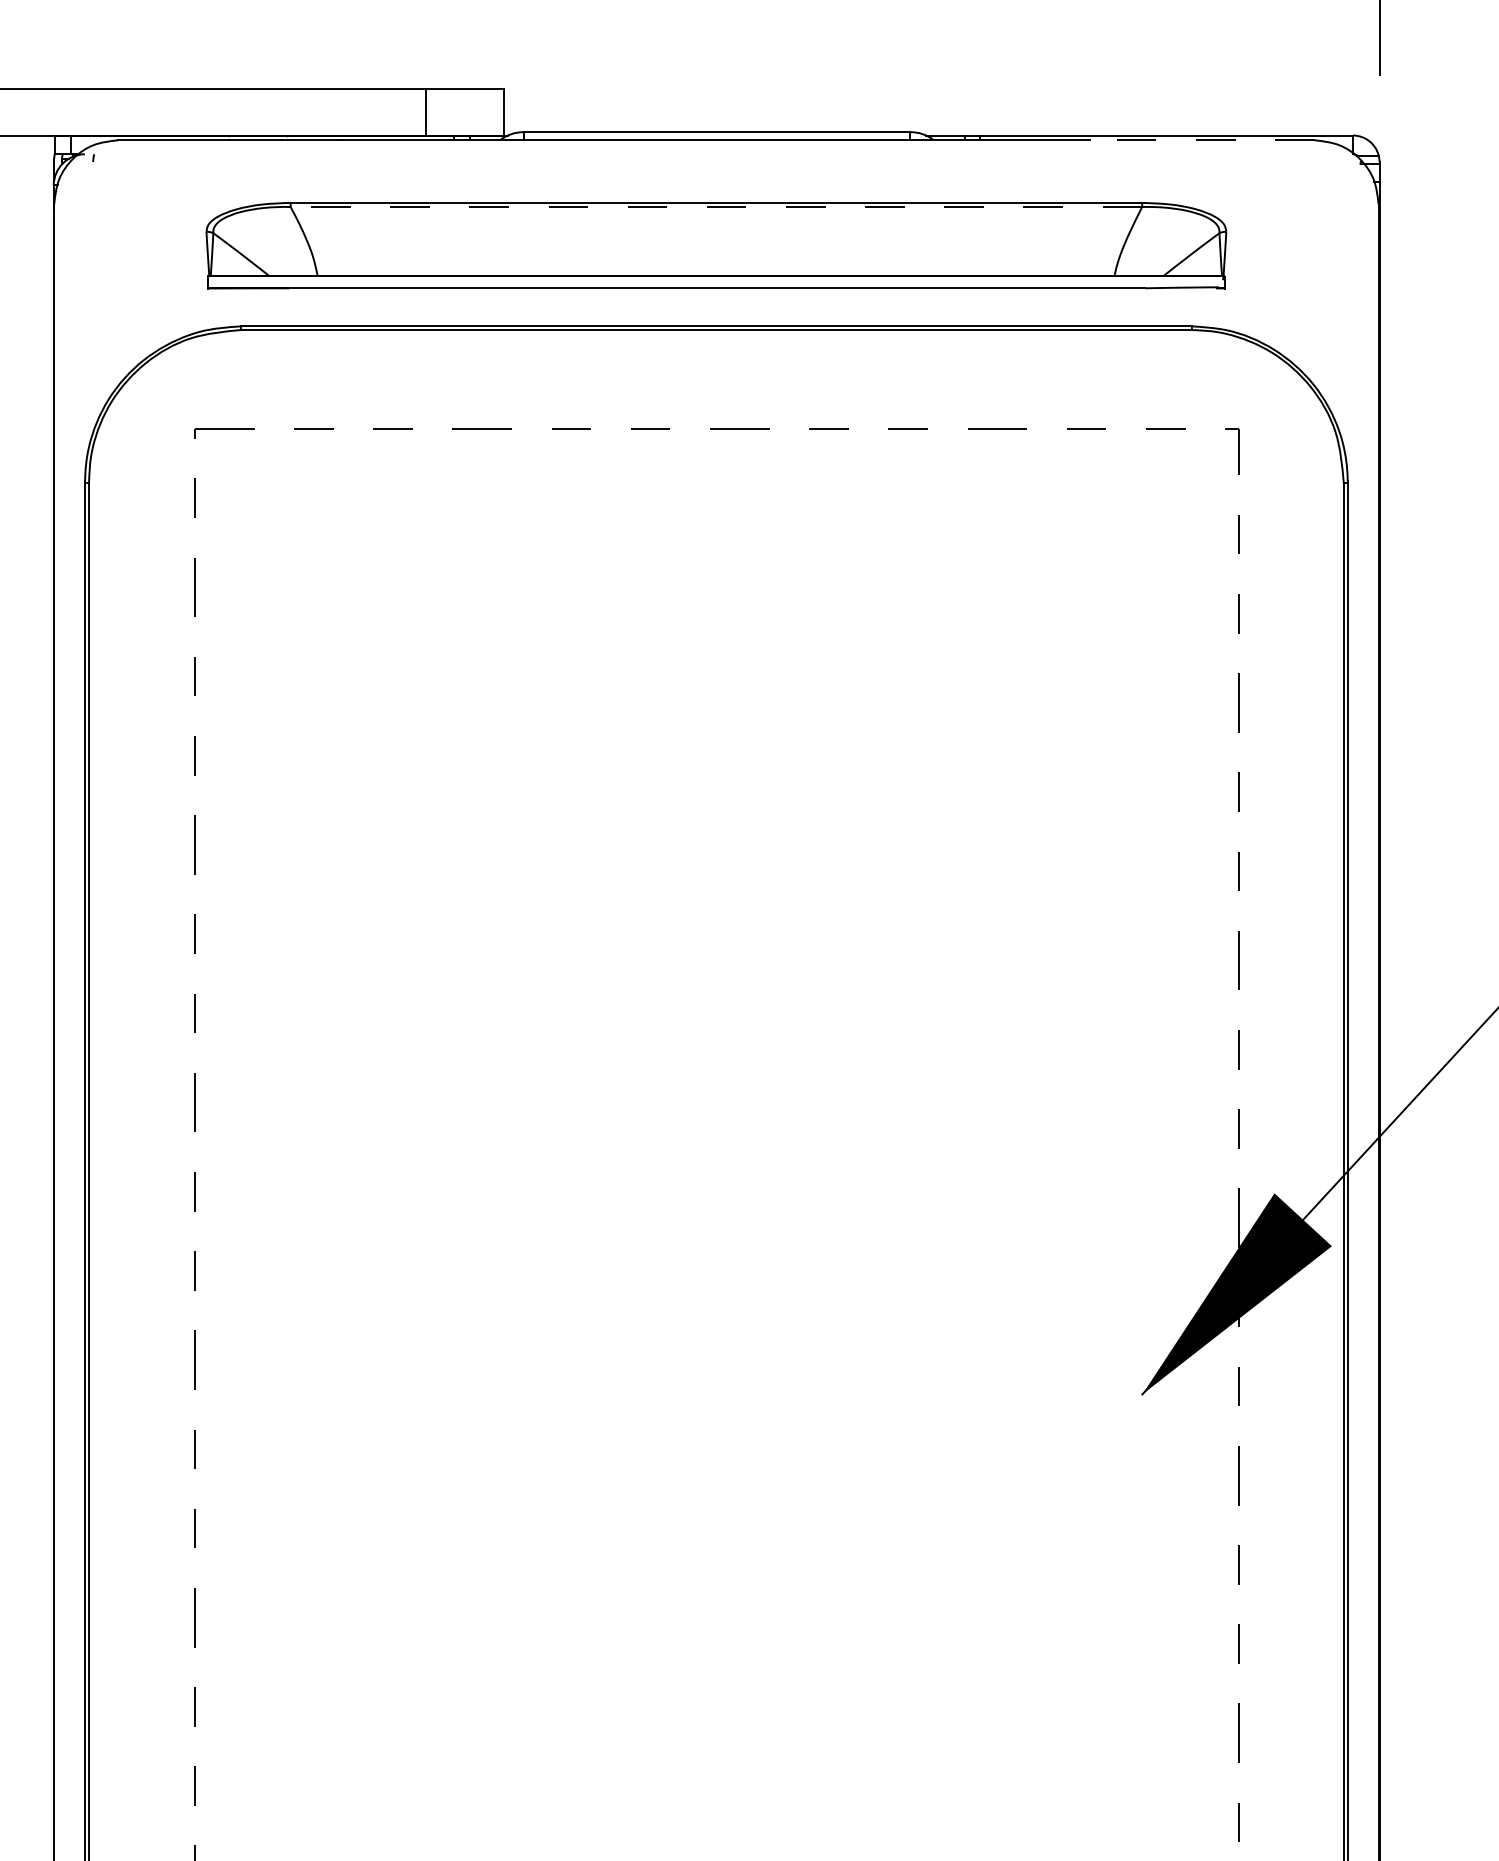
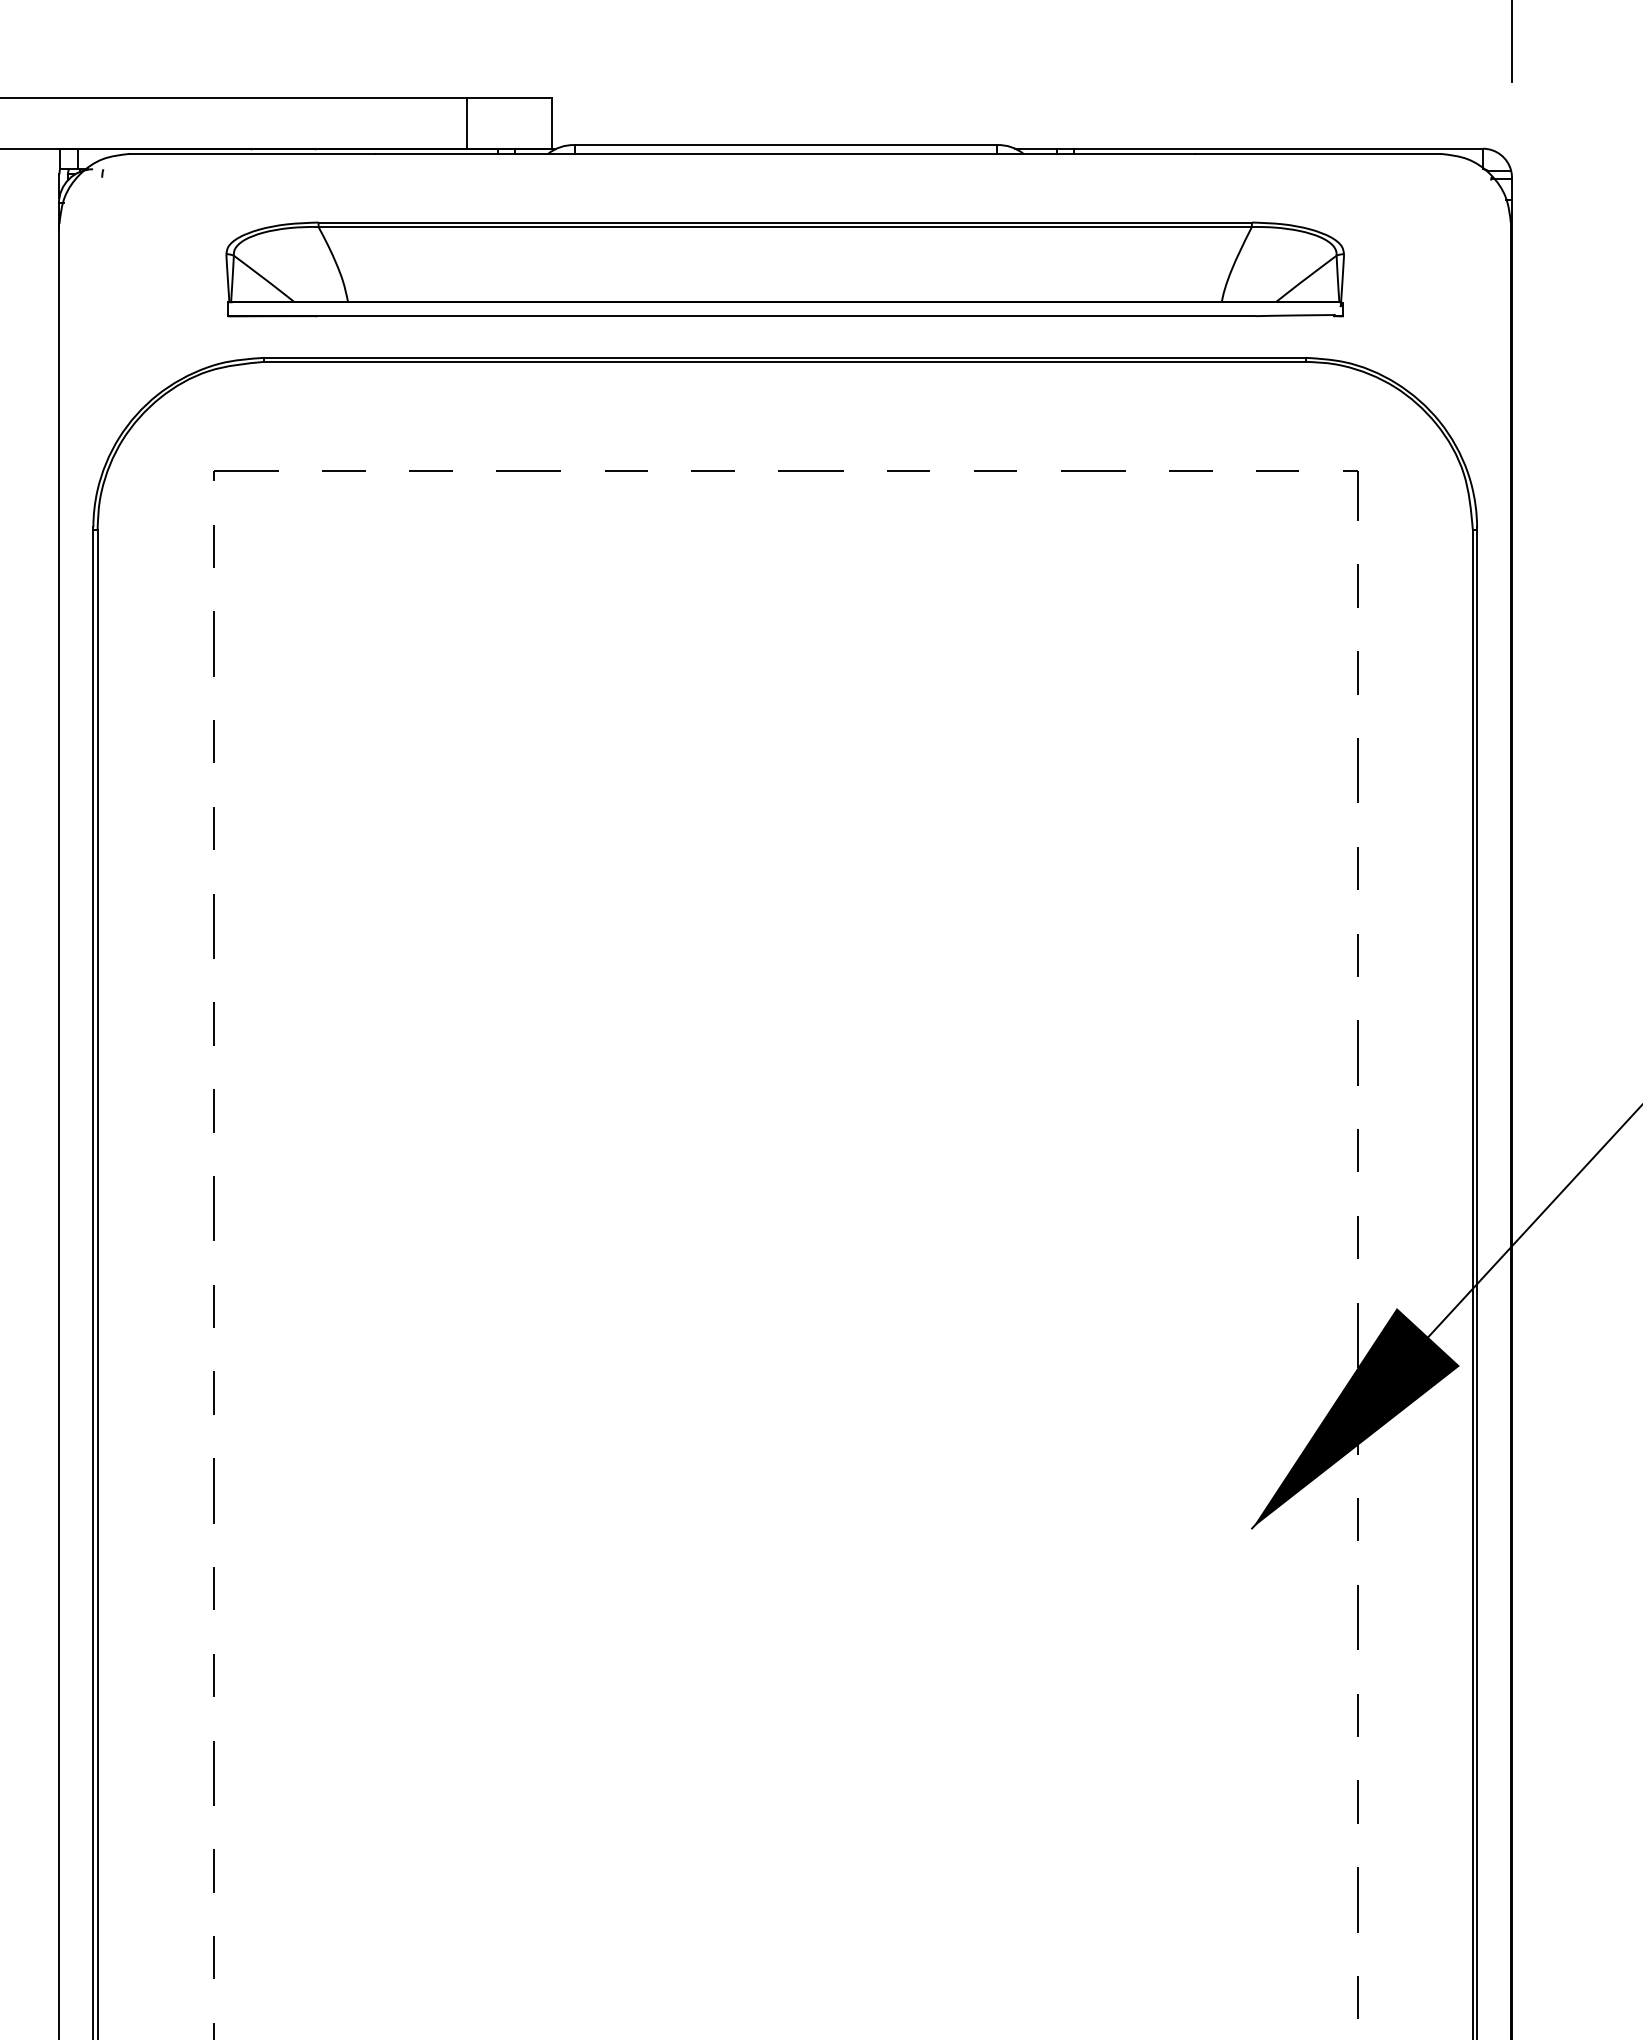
line: (1202, 139) -> (1318, 153), dashed -> solid
line: (716, 207) -> (785, 227), dashed -> solid

